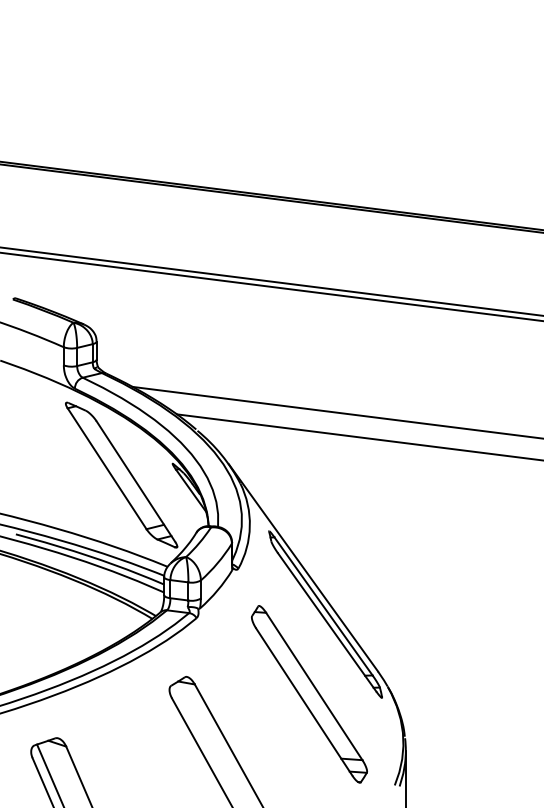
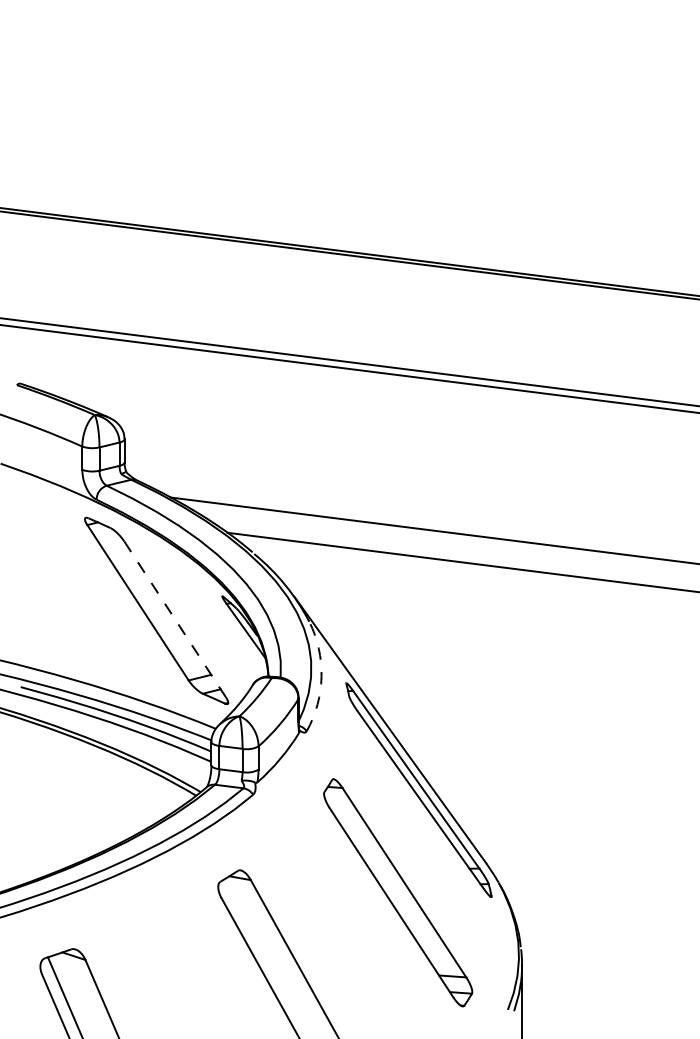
line: (136, 481) -> (175, 619), solid -> dashed
arc: (249, 526) -> (321, 676), solid -> dashed

